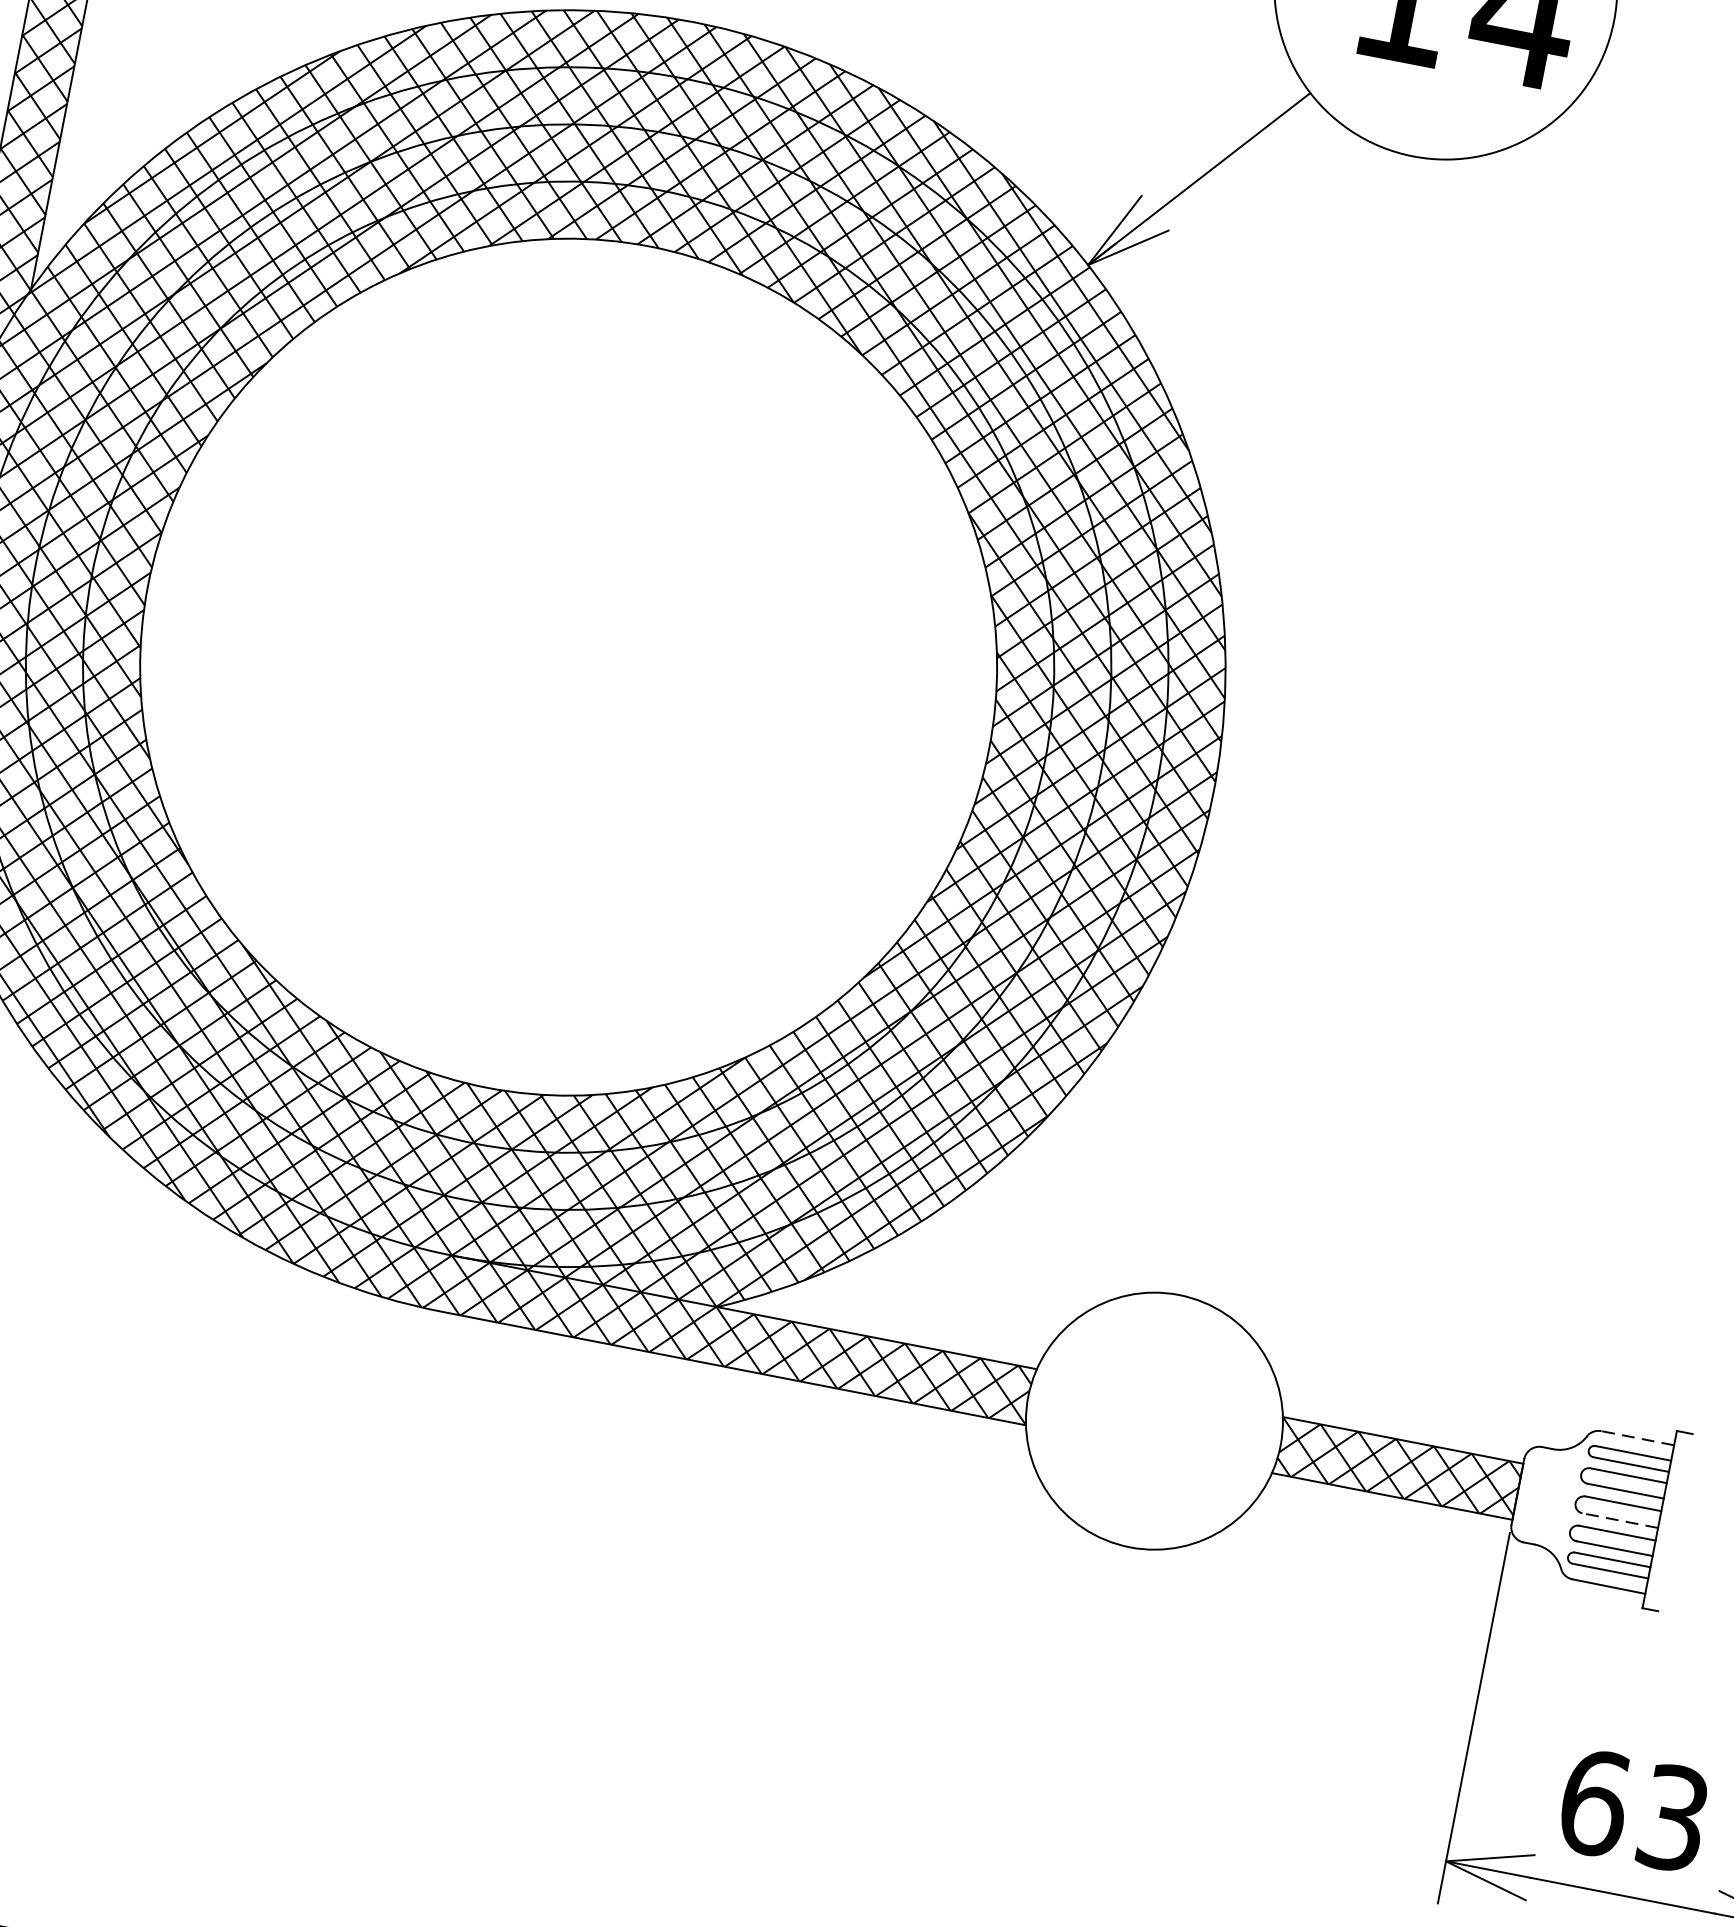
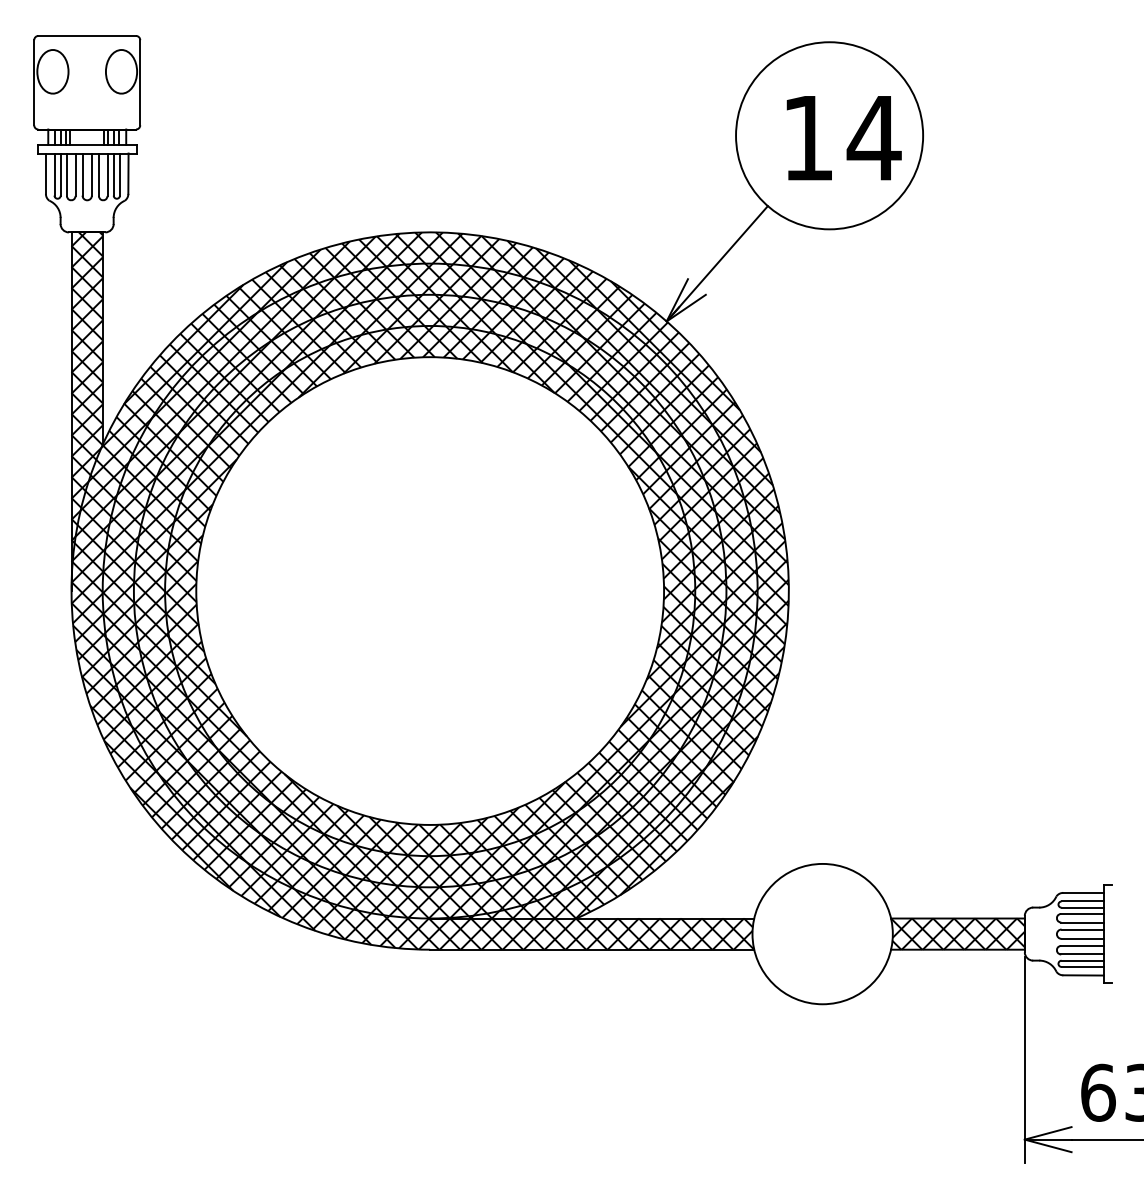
line: (1637, 1437) -> (1083, 892), dashed -> solid
line: (1620, 1519) -> (1082, 938), dashed -> solid

